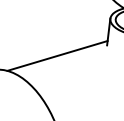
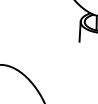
line: (57, 55) -> (42, 51), removed

